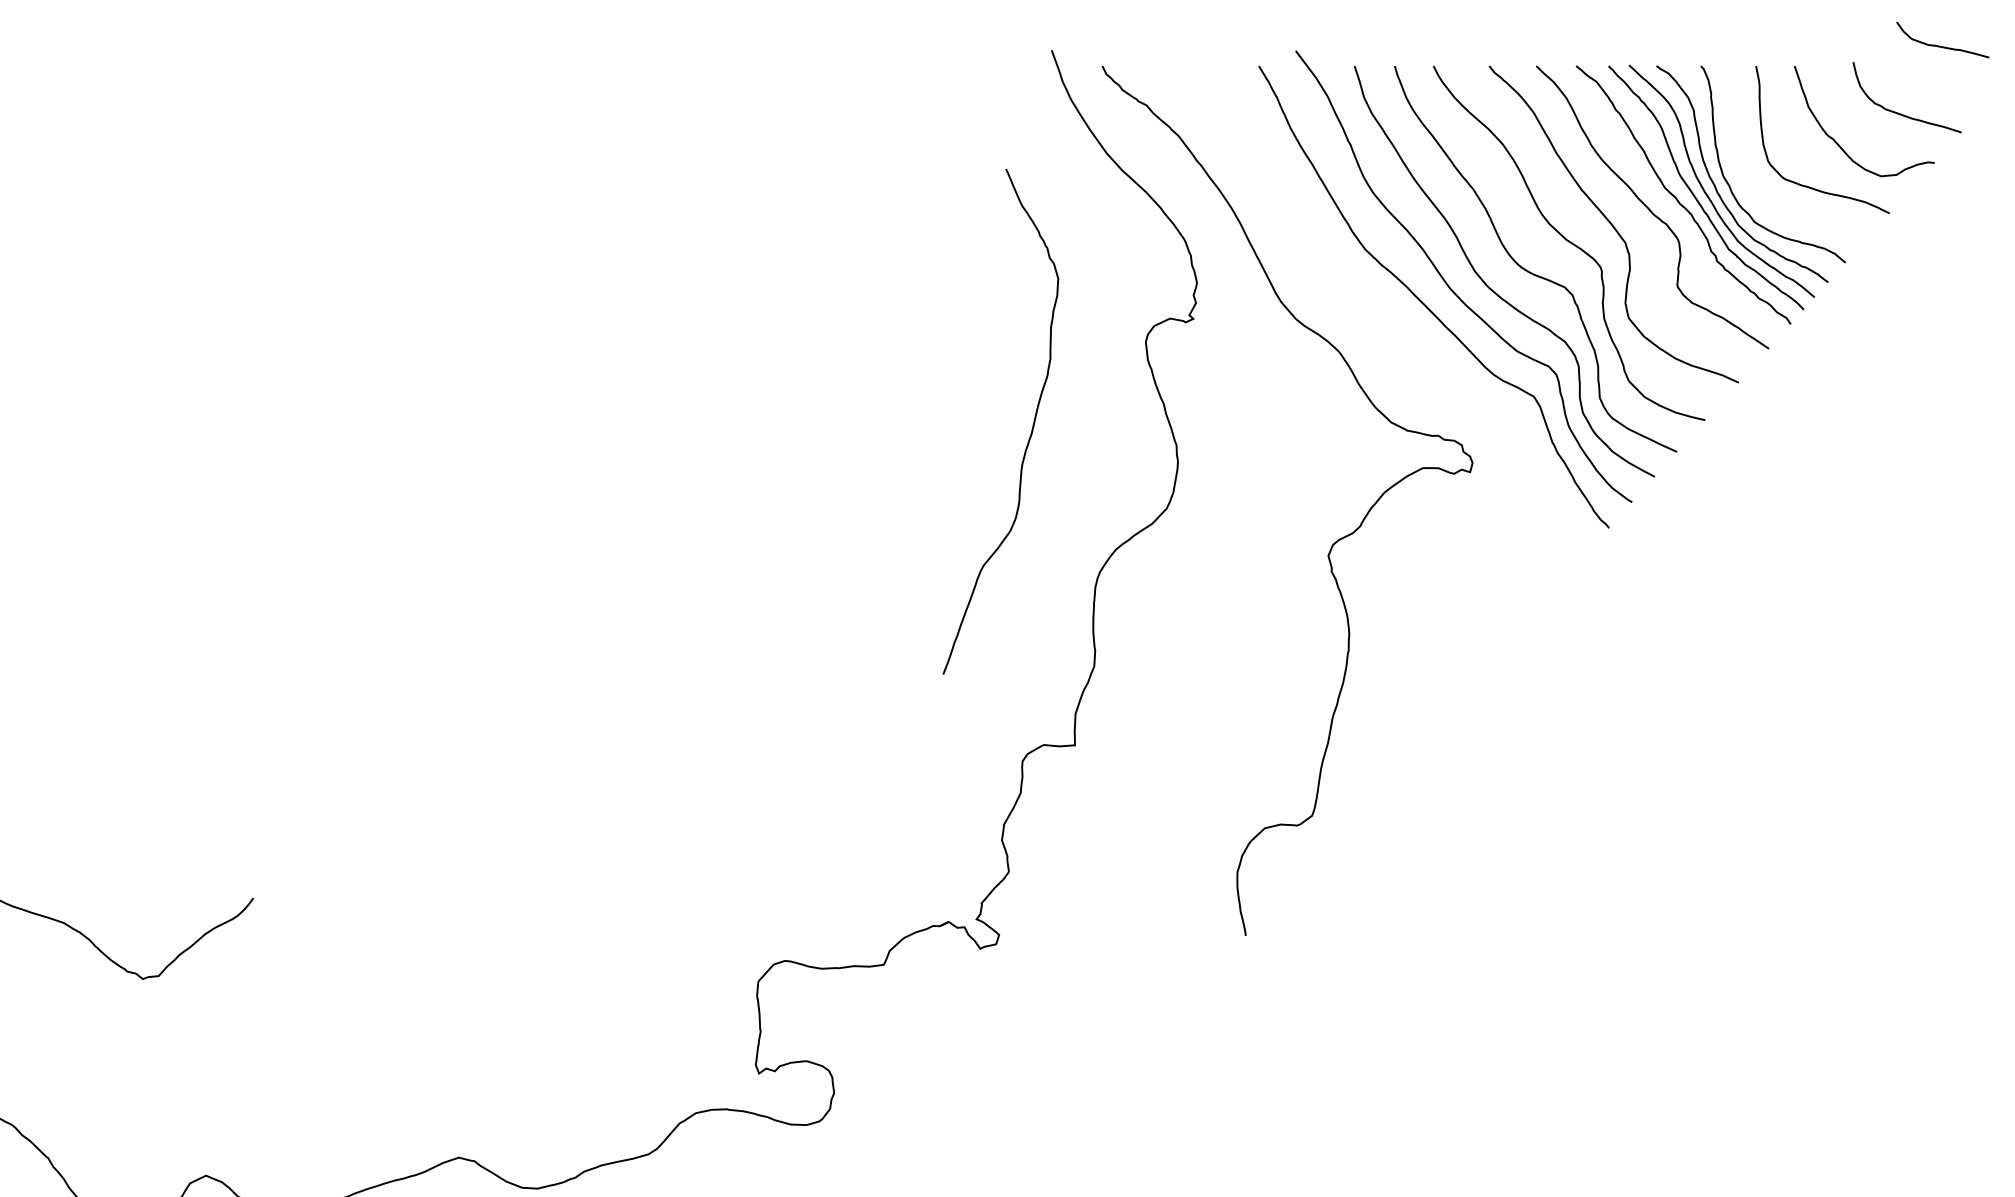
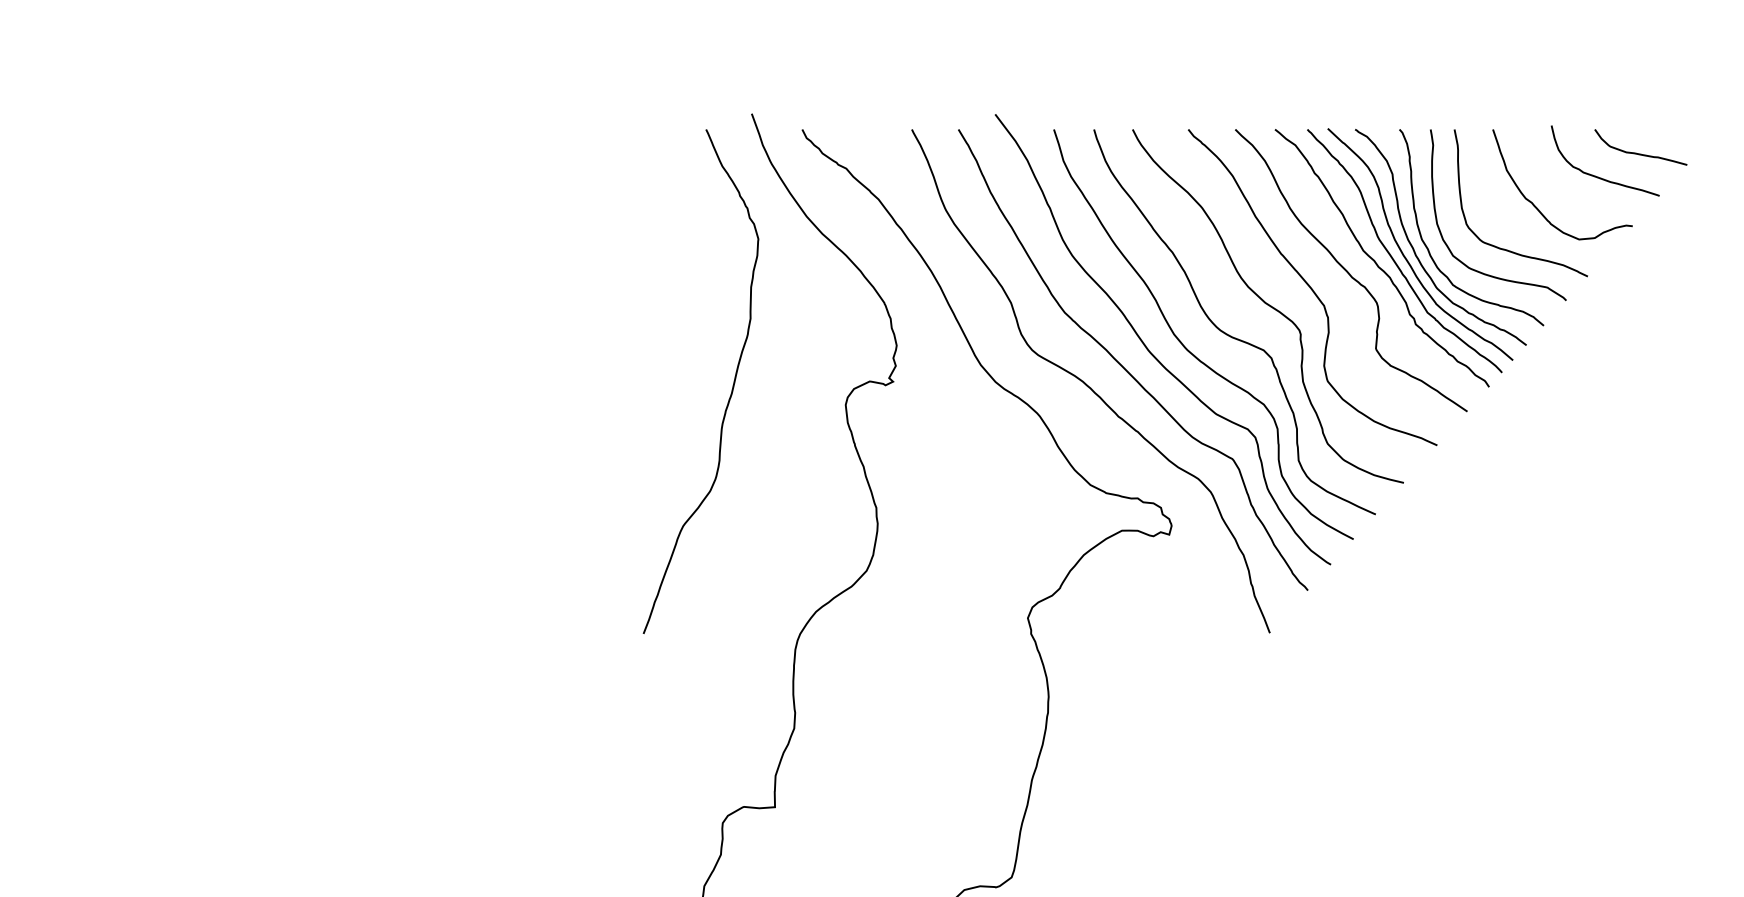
curve: (1940, 45) -> (1638, 152), moved
curve: (1750, 183) -> (1448, 246), added
curve: (1389, 322) -> (1088, 385), added
curve: (1031, 429) -> (731, 389), moved

